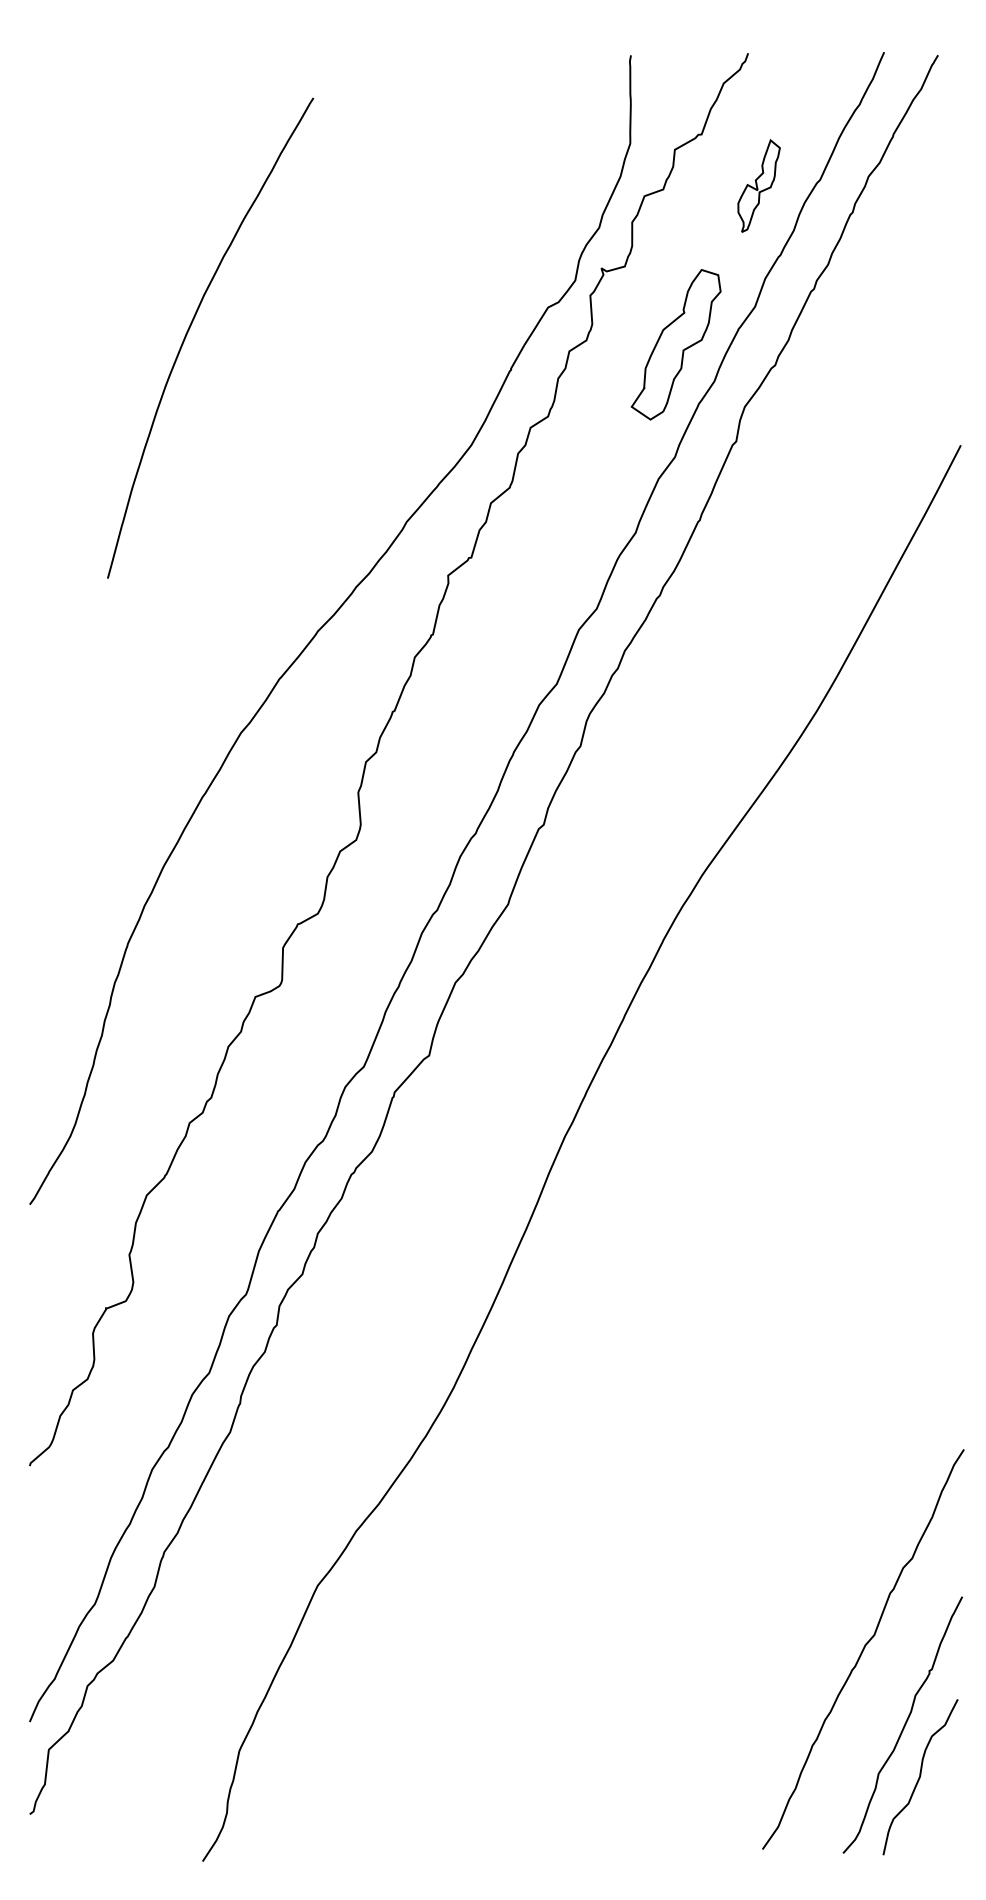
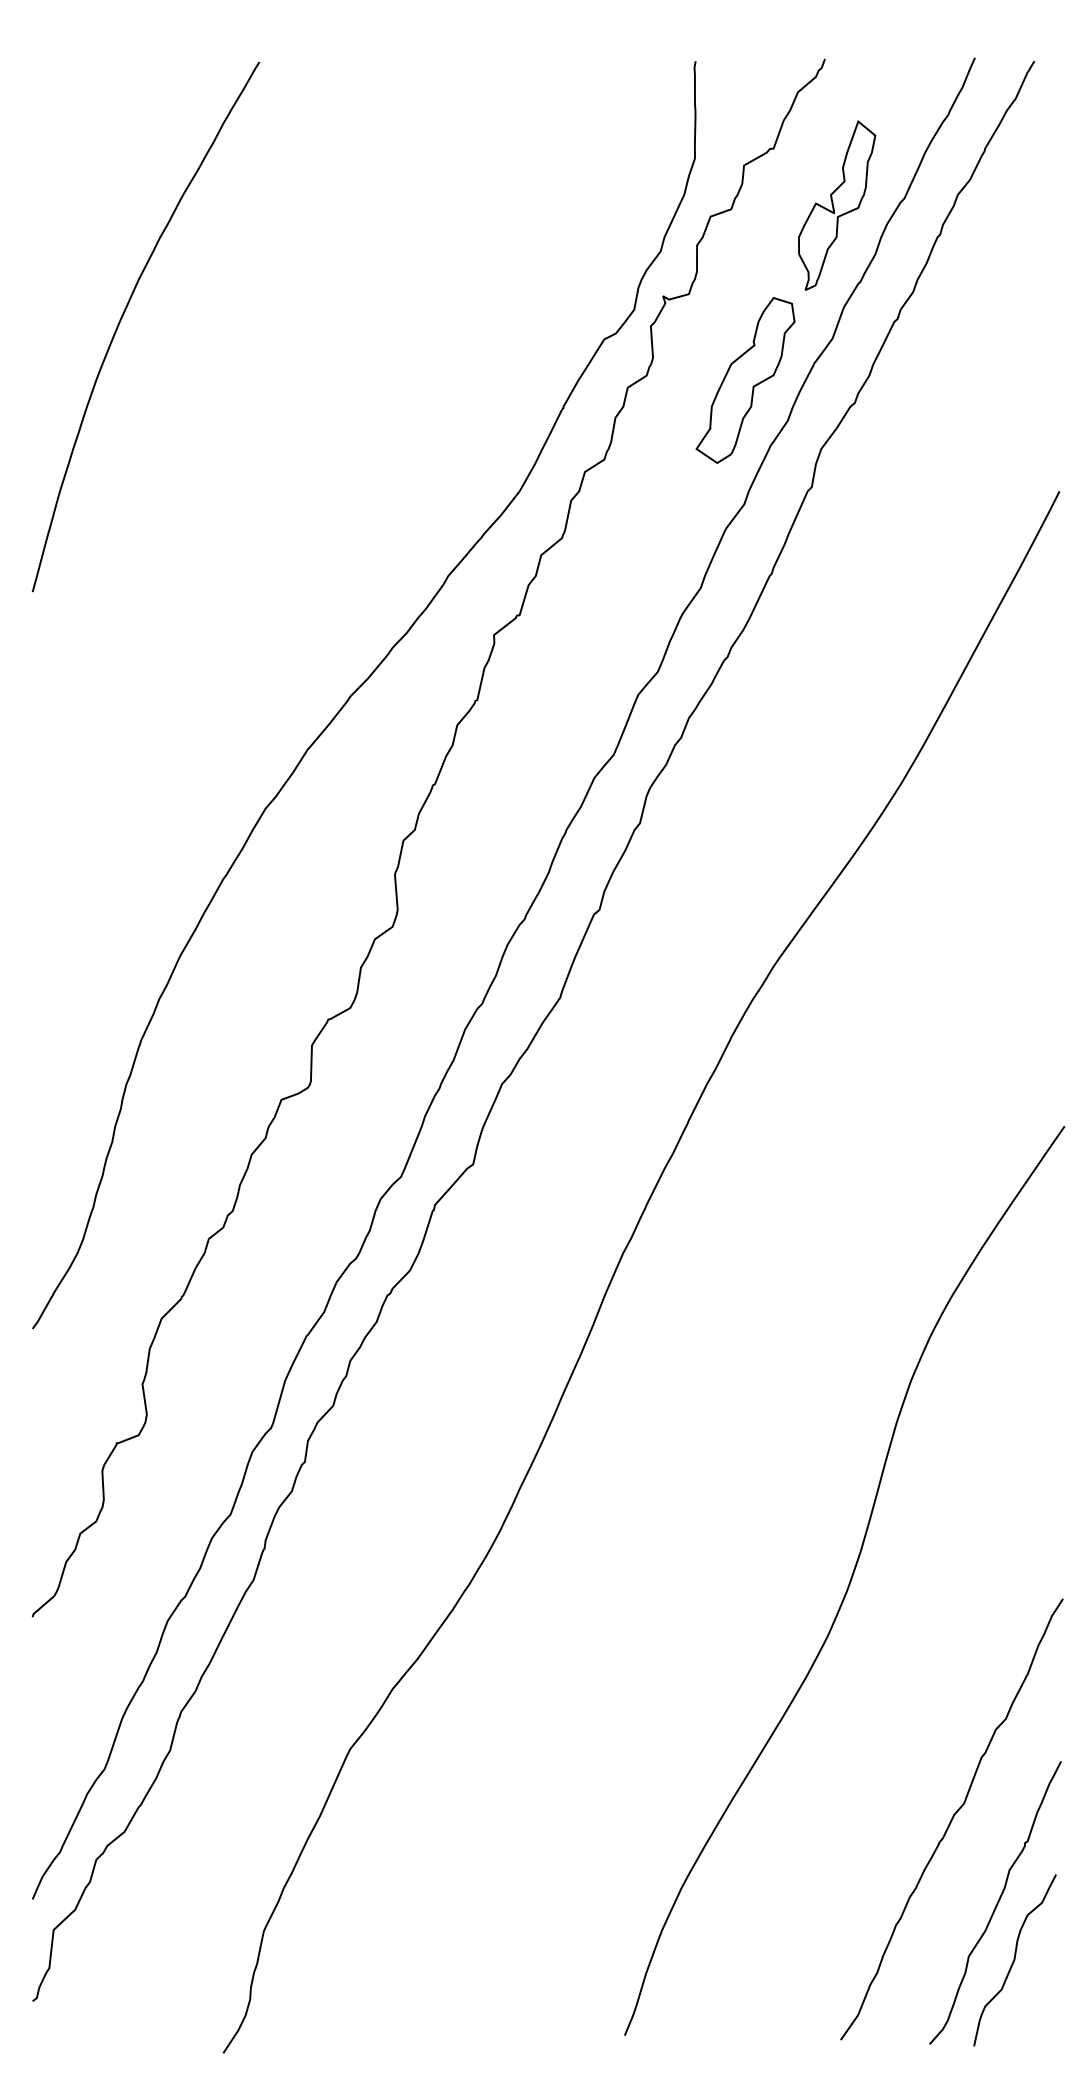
part: (758, 185) -> (836, 204), size x1.67
curve: (190, 328) -> (123, 316), moved
curve: (770, 1432) -> (849, 1580), added

